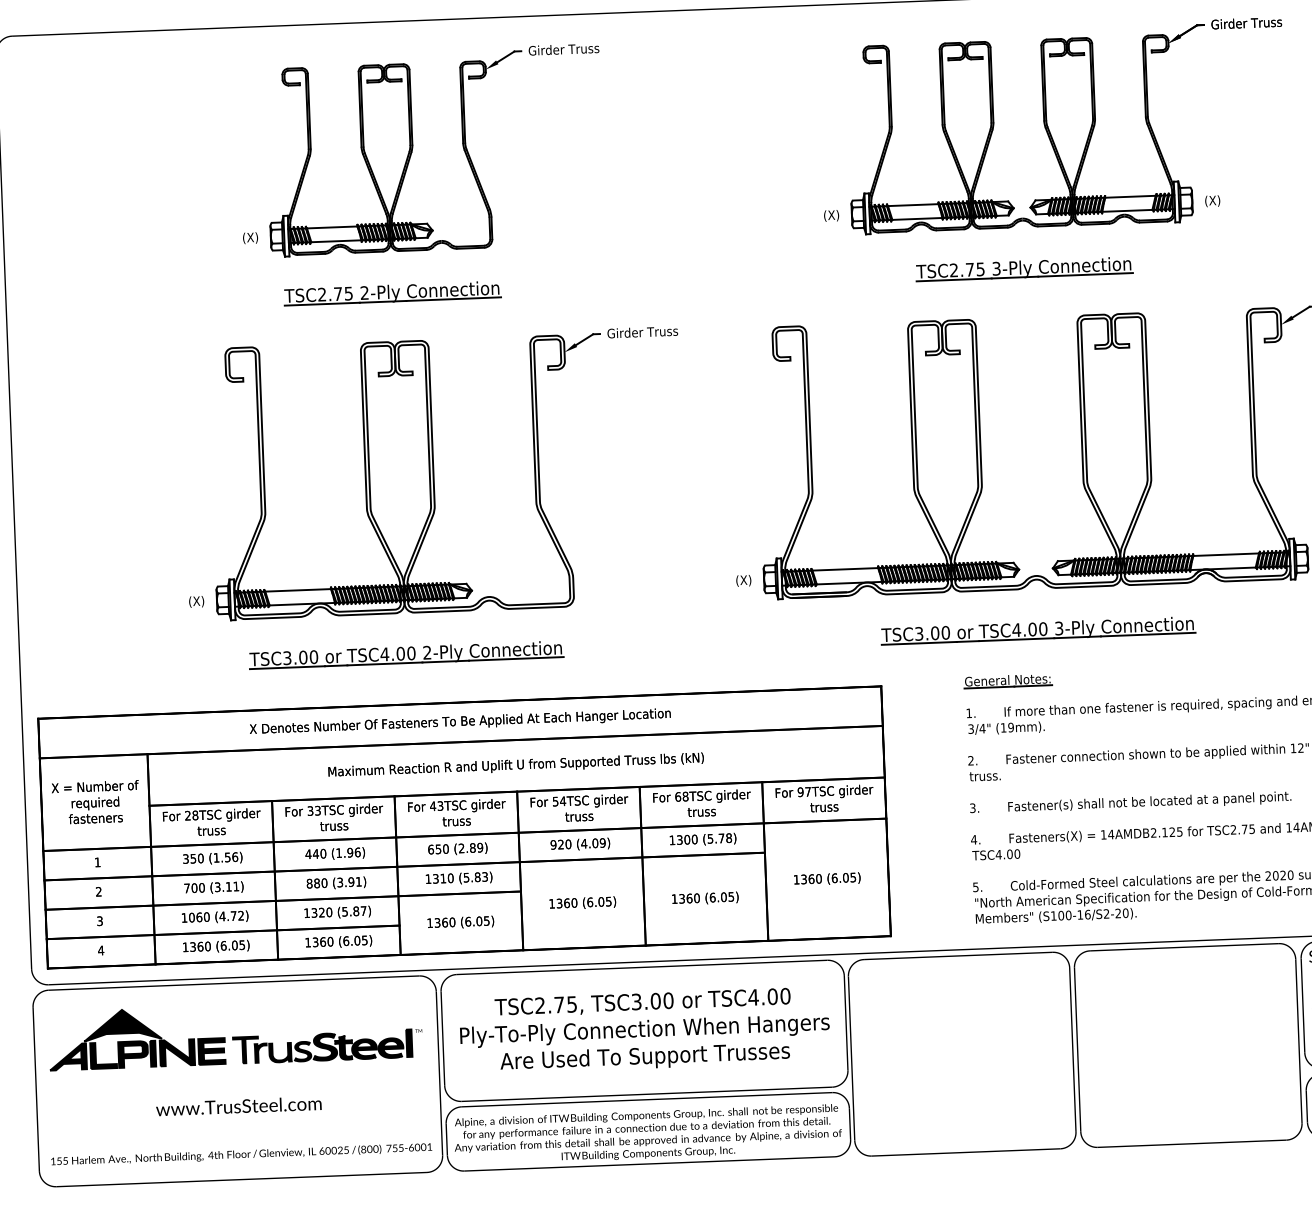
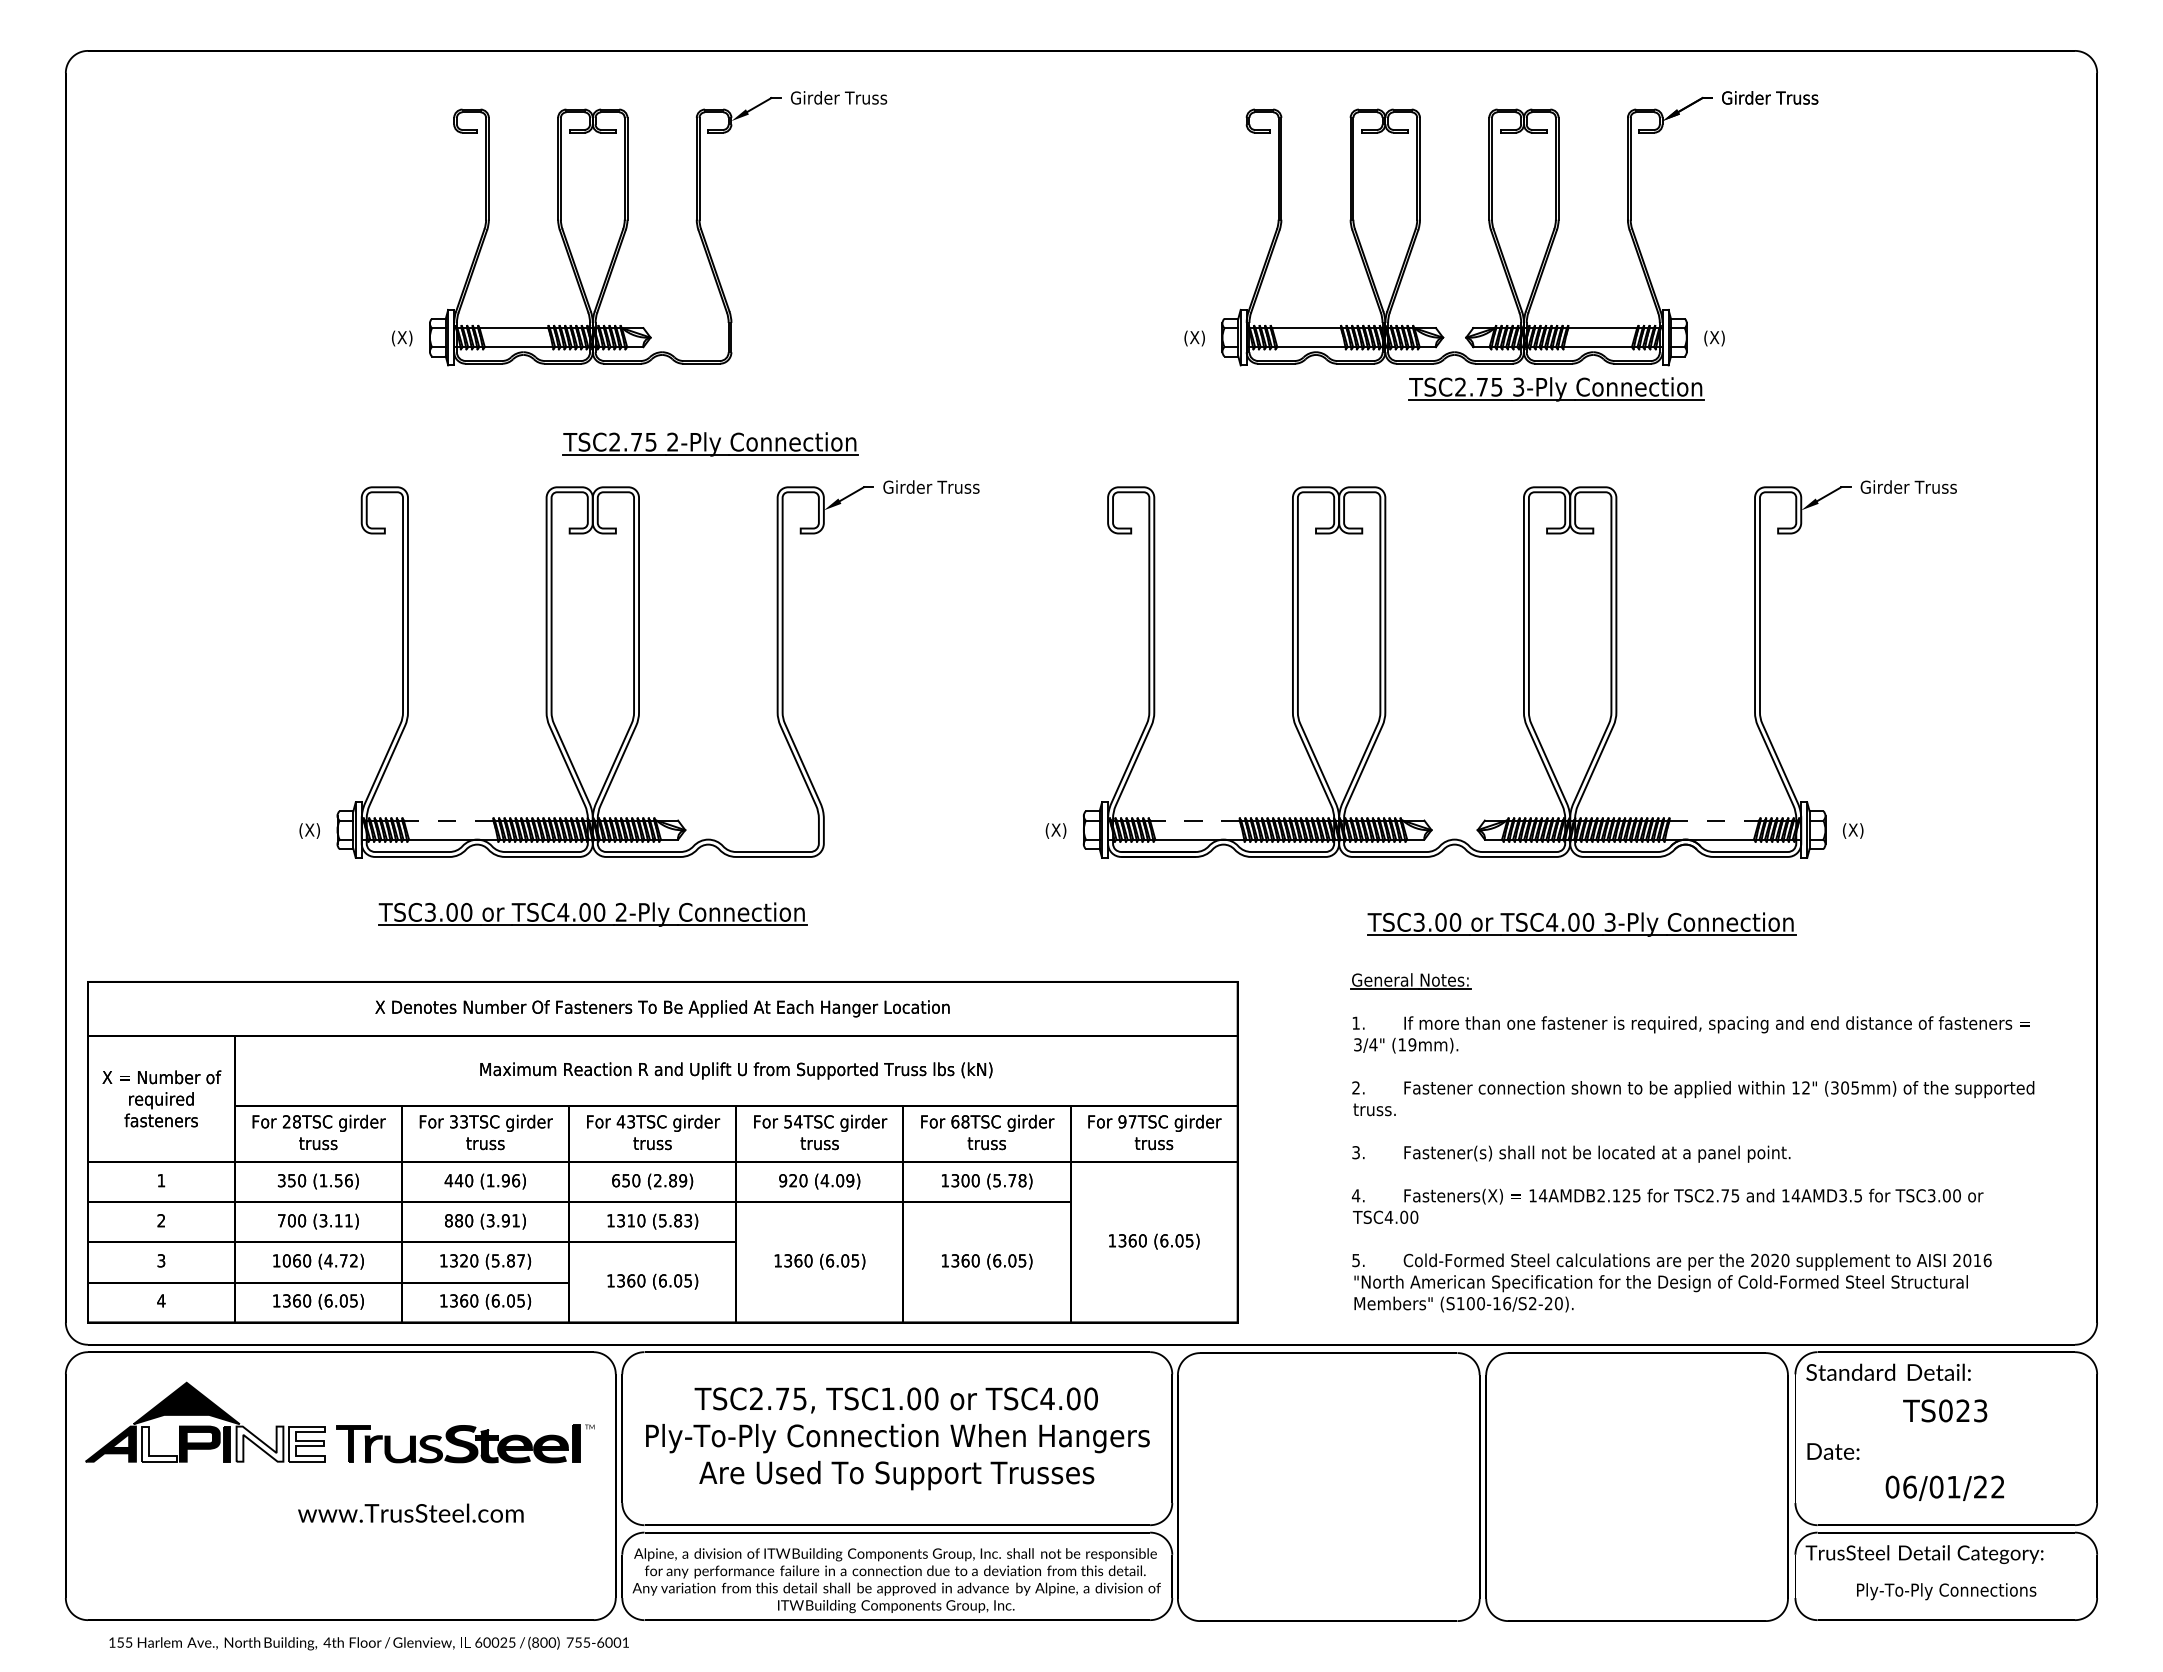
part: (1024, 269) -> (1556, 389), moved
part: (392, 293) -> (710, 444), moved
line: (1226, 554) -> (1714, 820), solid -> dashed
line: (844, 569) -> (1194, 820), solid -> dashed
line: (298, 590) -> (448, 820), solid -> dashed
part: (1038, 630) -> (1581, 924), moved
text: (636, 1001) -> (887, 1398), TSC3.00 -> TSC1.00
fill: (212, 1051) -> (307, 1443), removed
fill: (177, 1052) -> (259, 1443), removed
fill: (102, 1055) -> (158, 1443), removed
text: (238, 1105) -> (410, 1512), moved
text: (241, 1154) -> (368, 1643), moved

